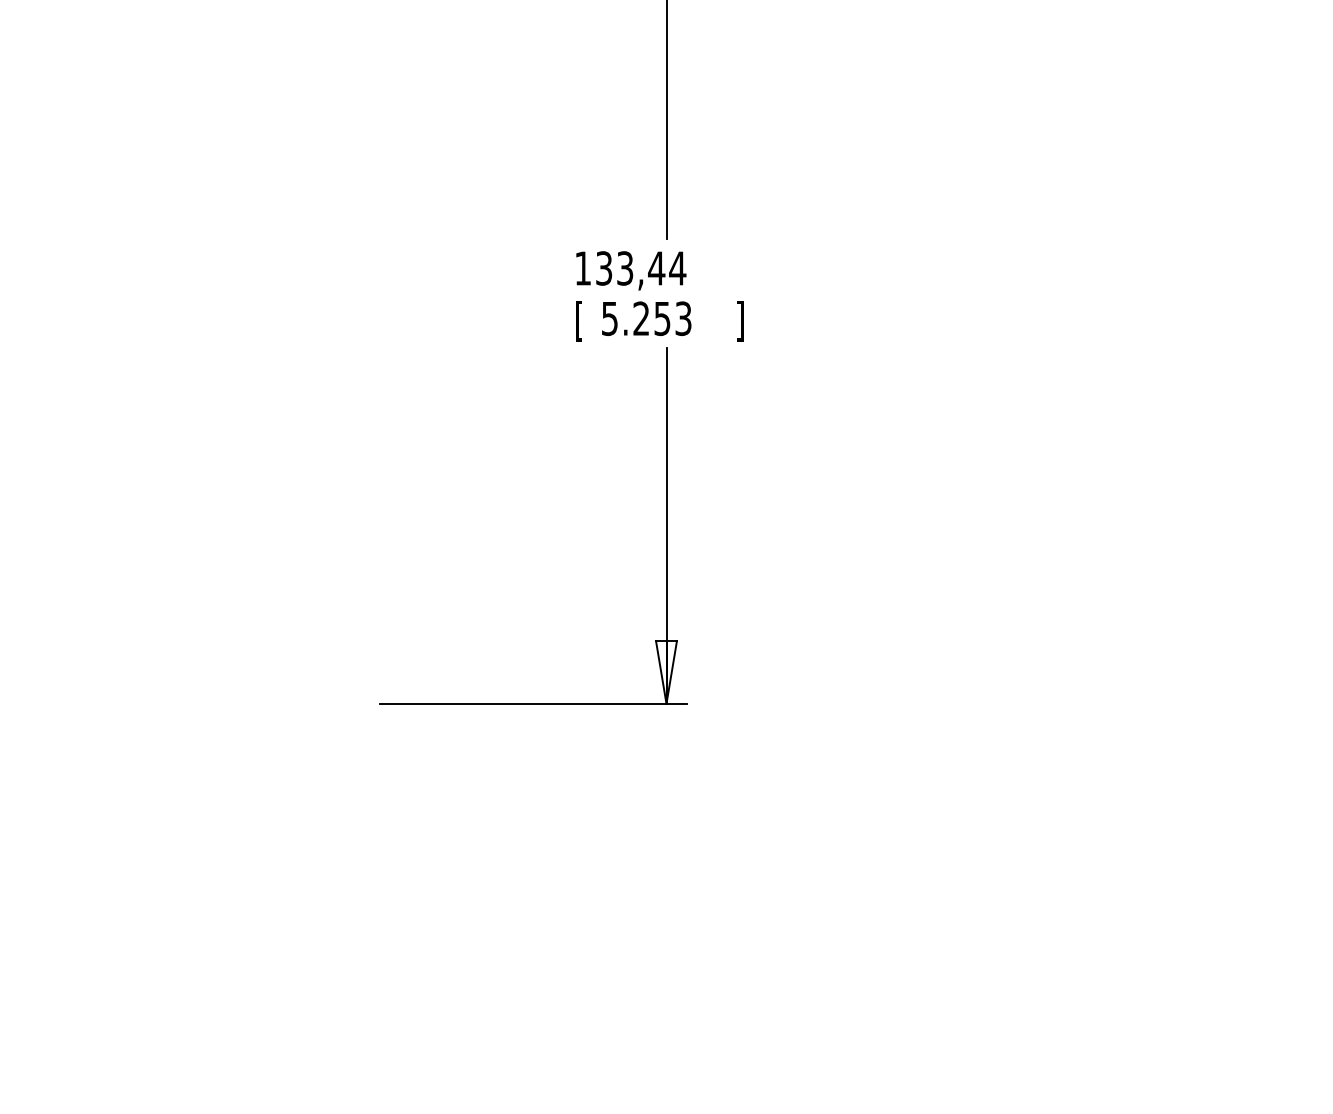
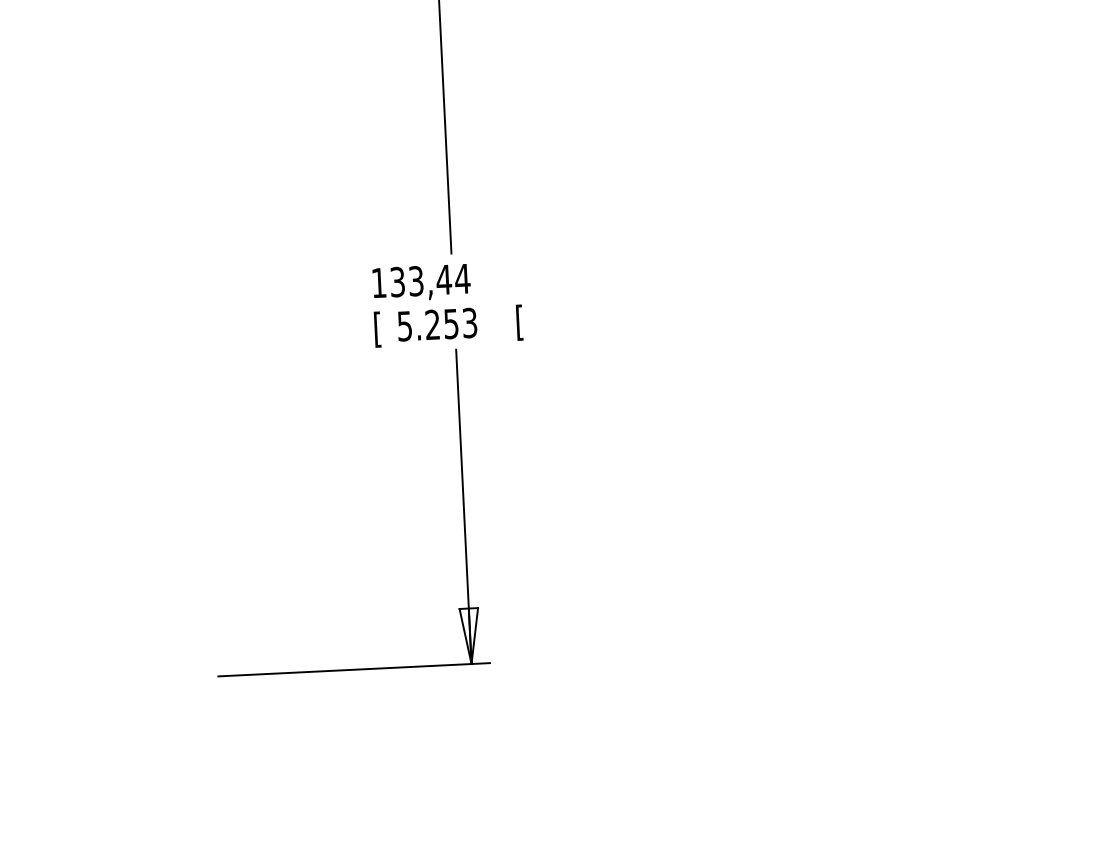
text: (739, 321) -> (519, 323), ] -> [

